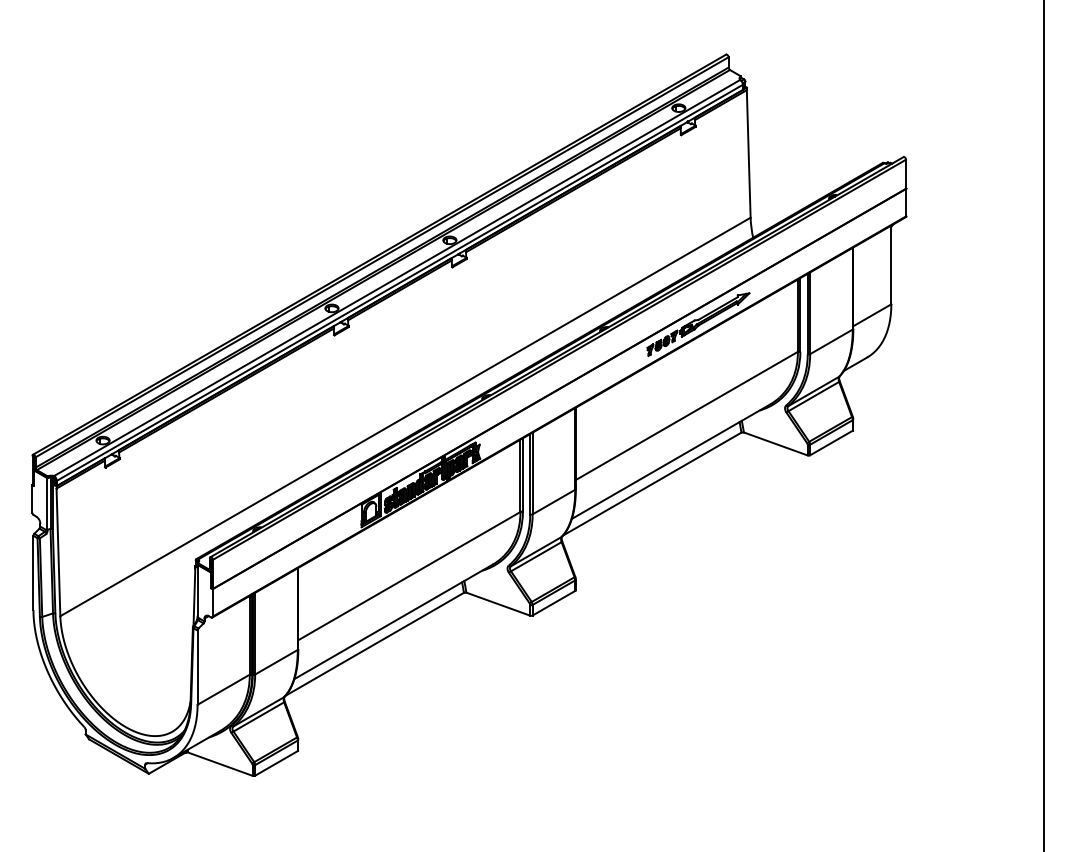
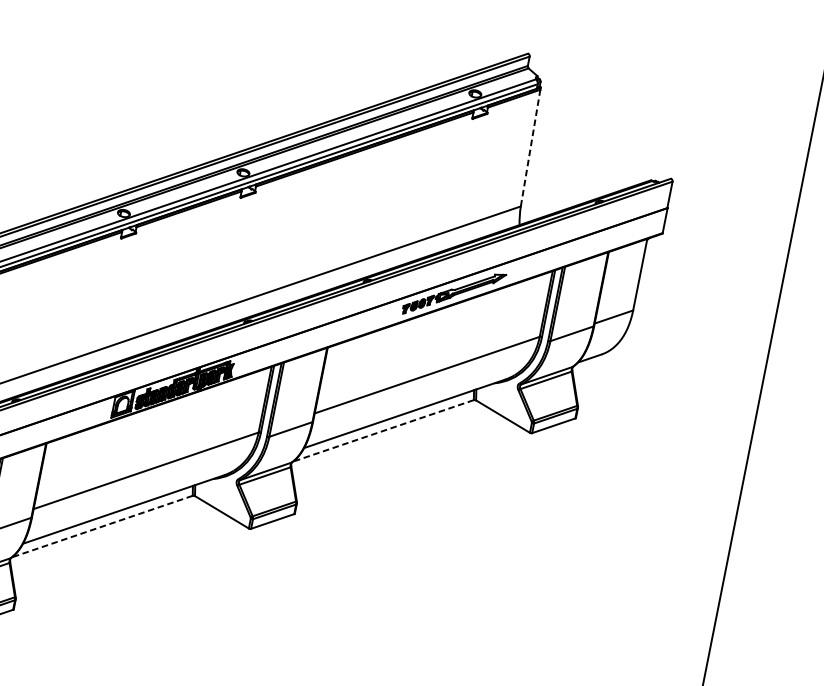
line: (748, 153) -> (530, 147), solid -> dashed
line: (651, 484) -> (382, 431), solid -> dashed
line: (374, 644) -> (102, 526), solid -> dashed

